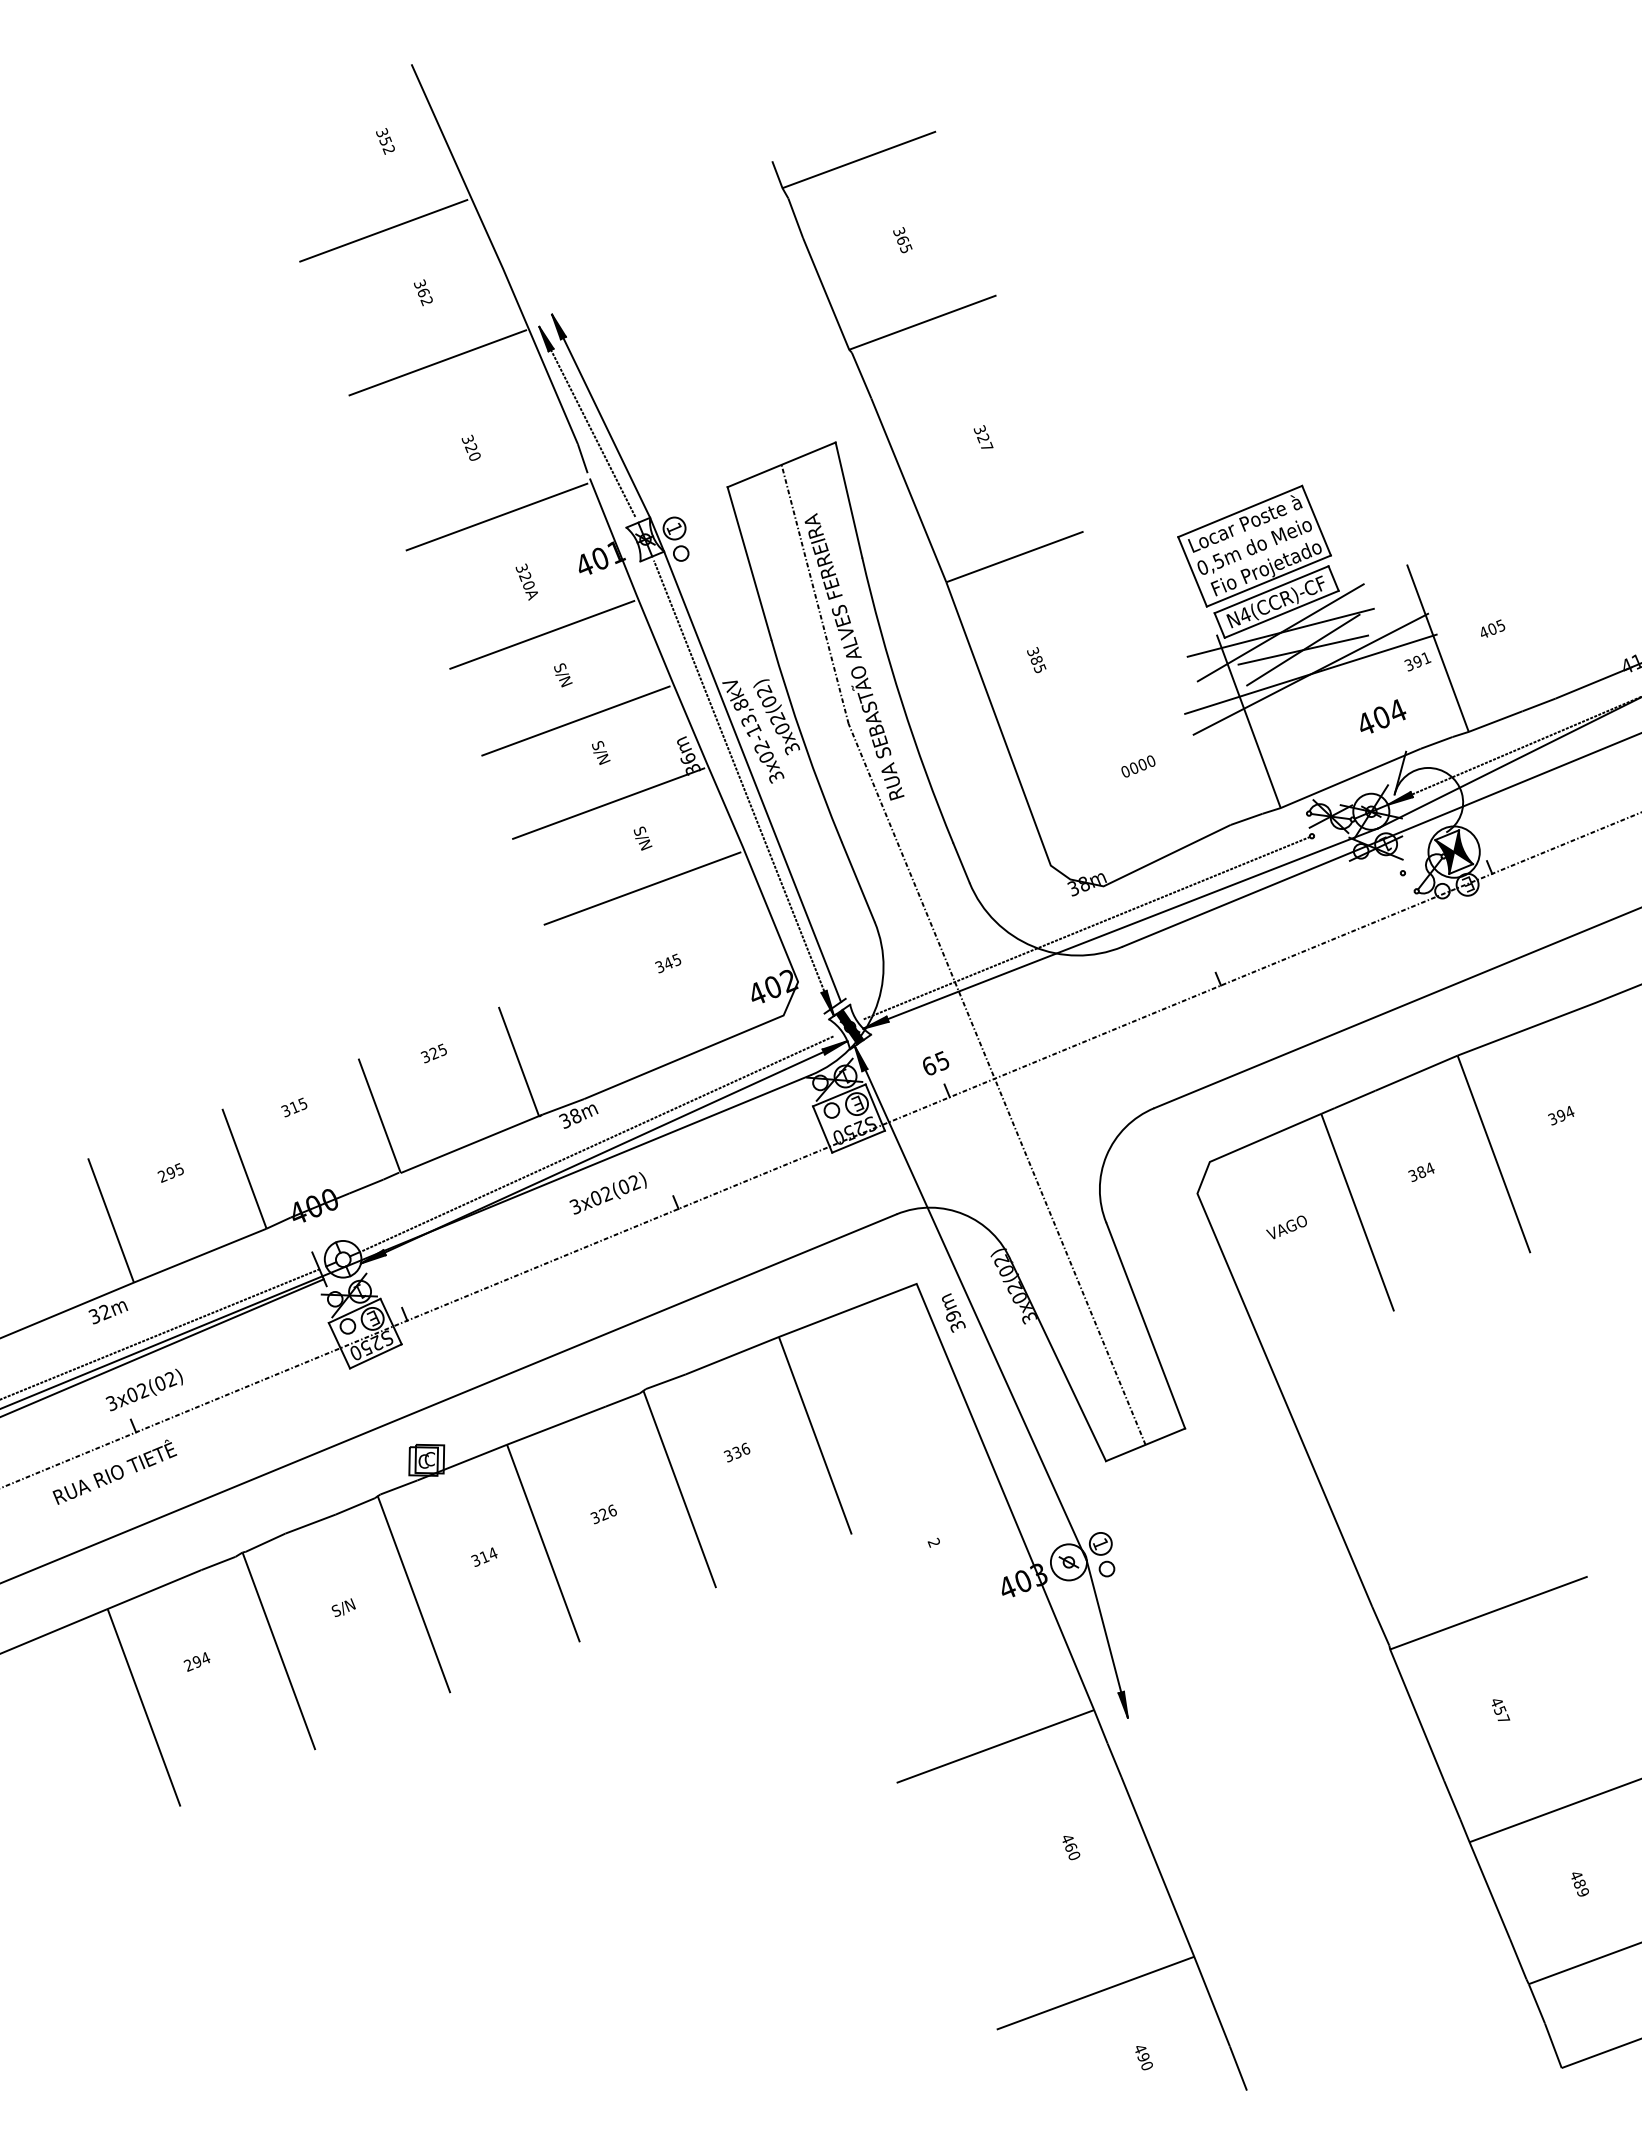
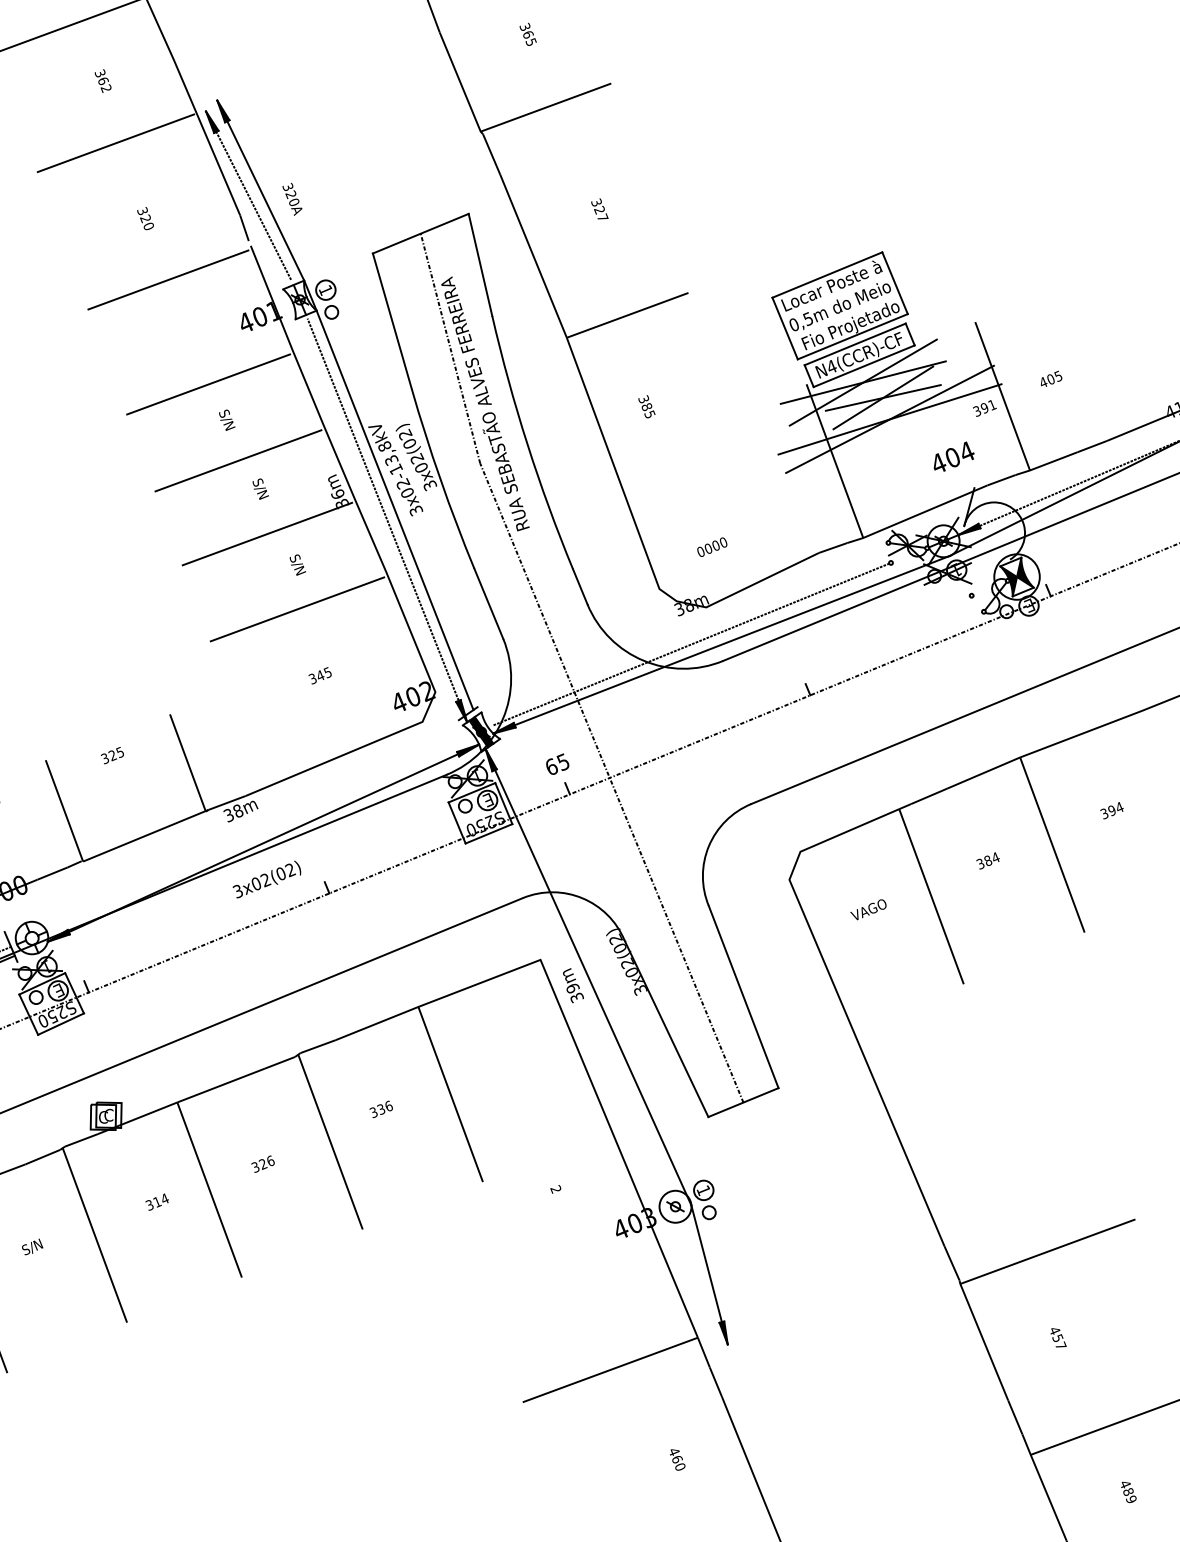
text: (526, 581) -> (292, 198), moved
text: (1138, 766) -> (712, 547), moved
line: (597, 1143) -> (257, 835), removed

